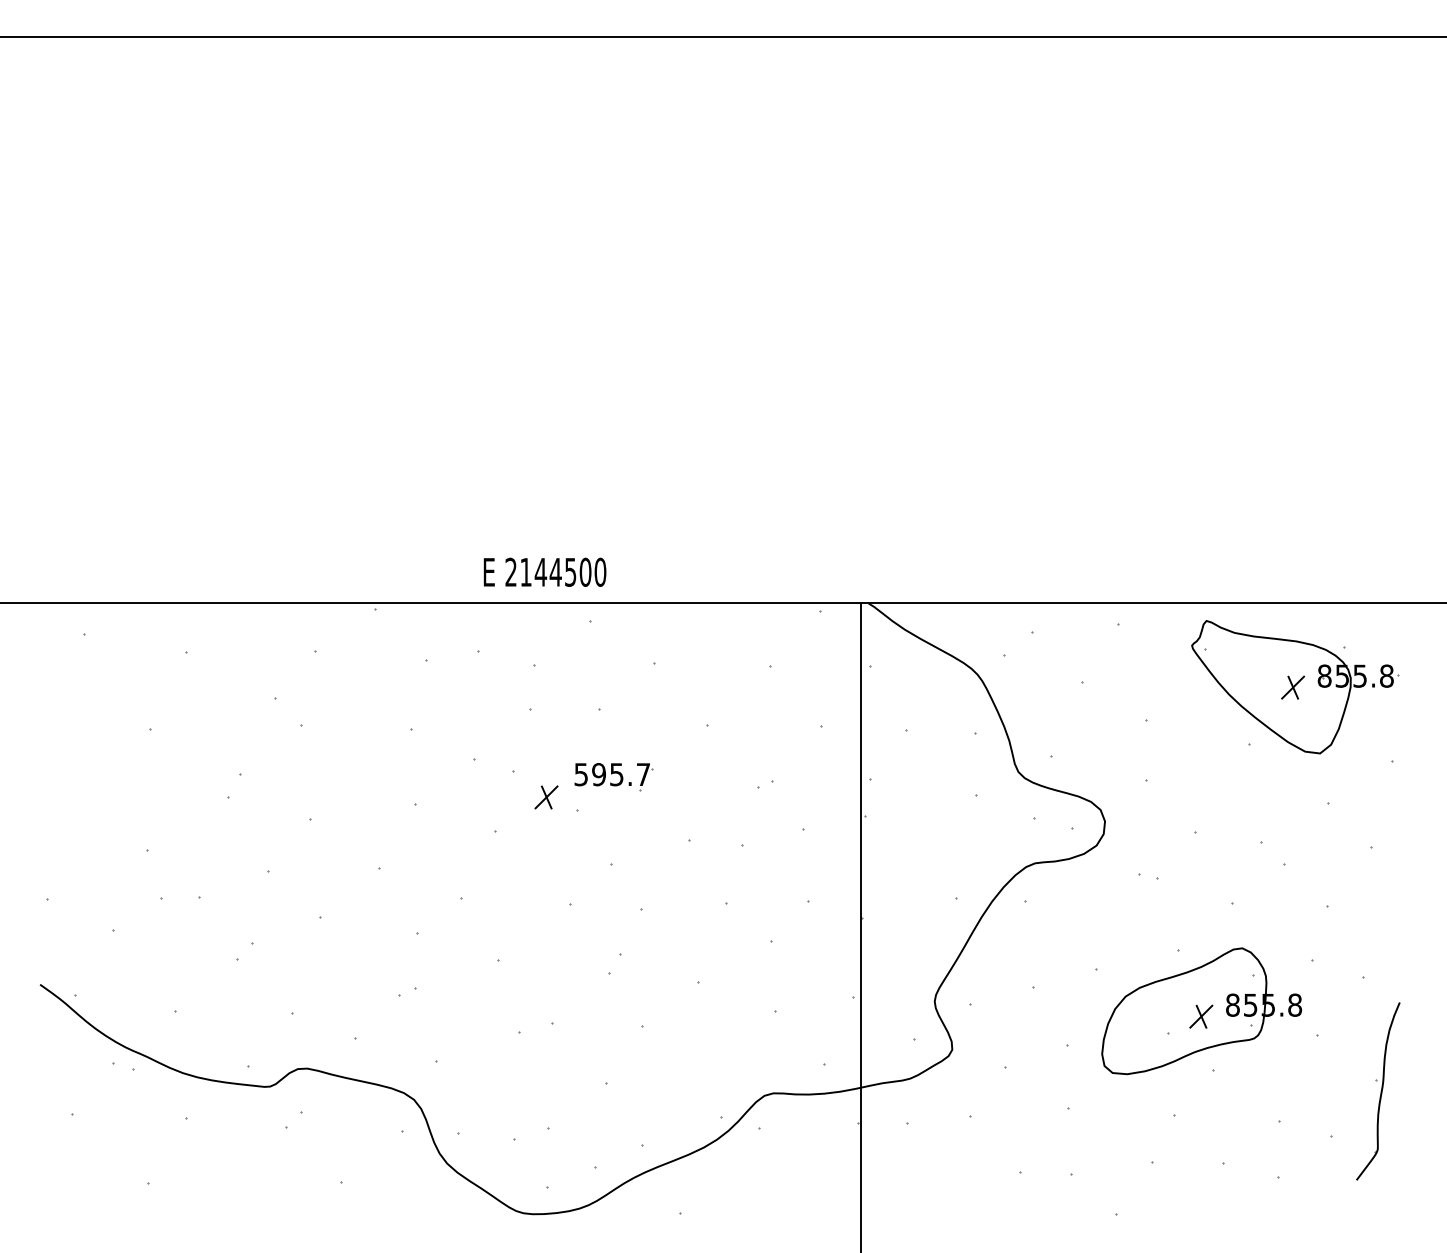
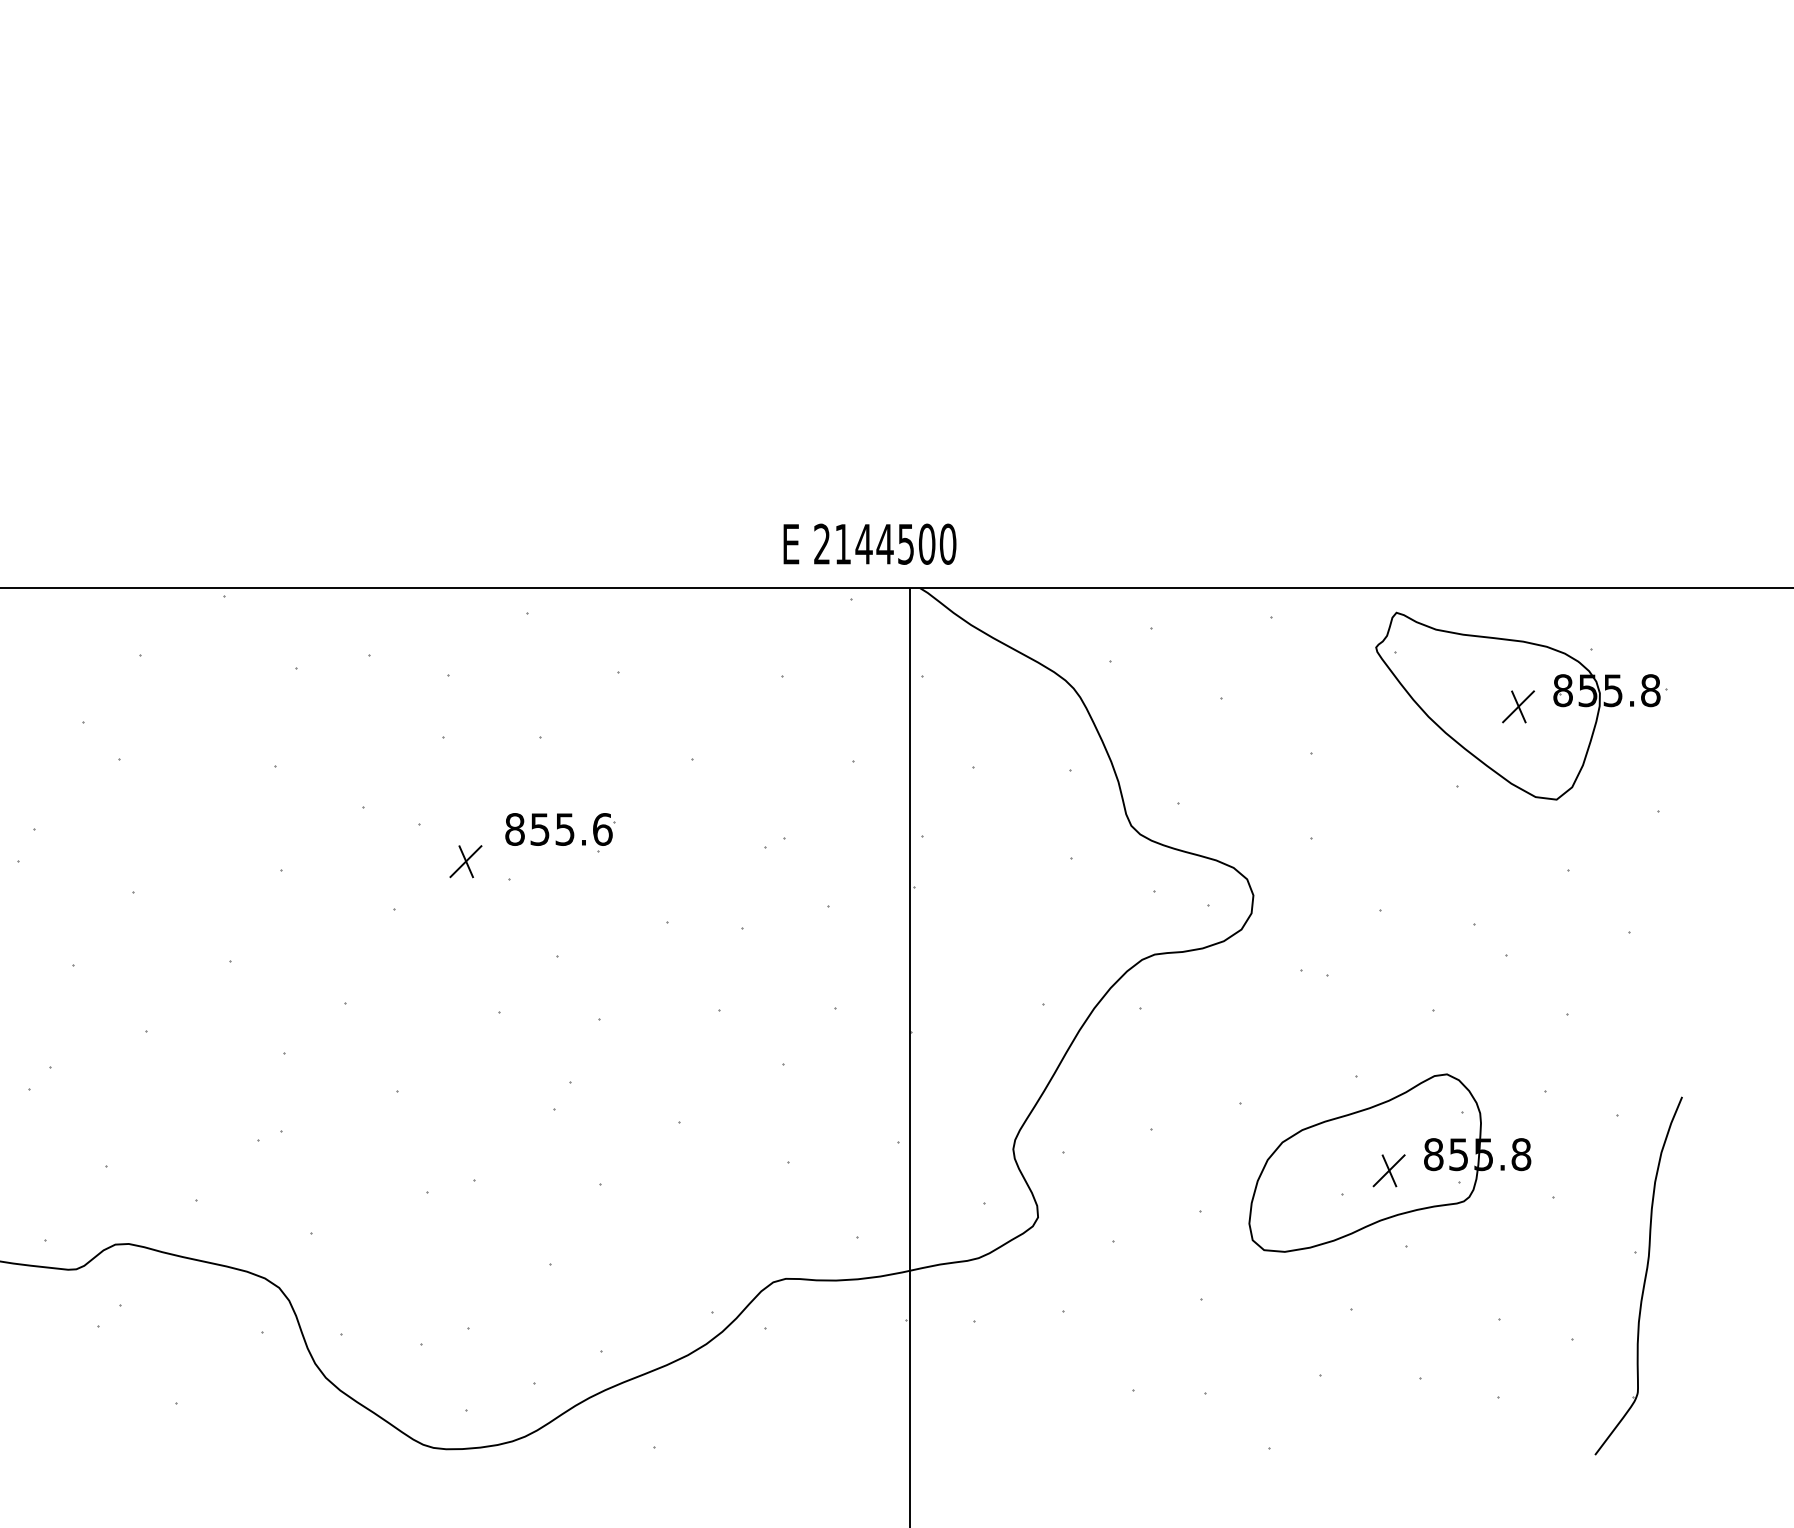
text: (544, 571) -> (869, 543), moved
text: (612, 774) -> (558, 829), 595.7 -> 855.6
part: (1377, 1091) -> (1637, 1276), size x1.43

